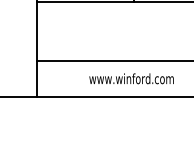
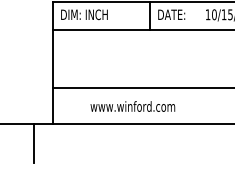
text: (131, 78) -> (132, 106), moved
line: (17, 115) -> (33, 143), added

